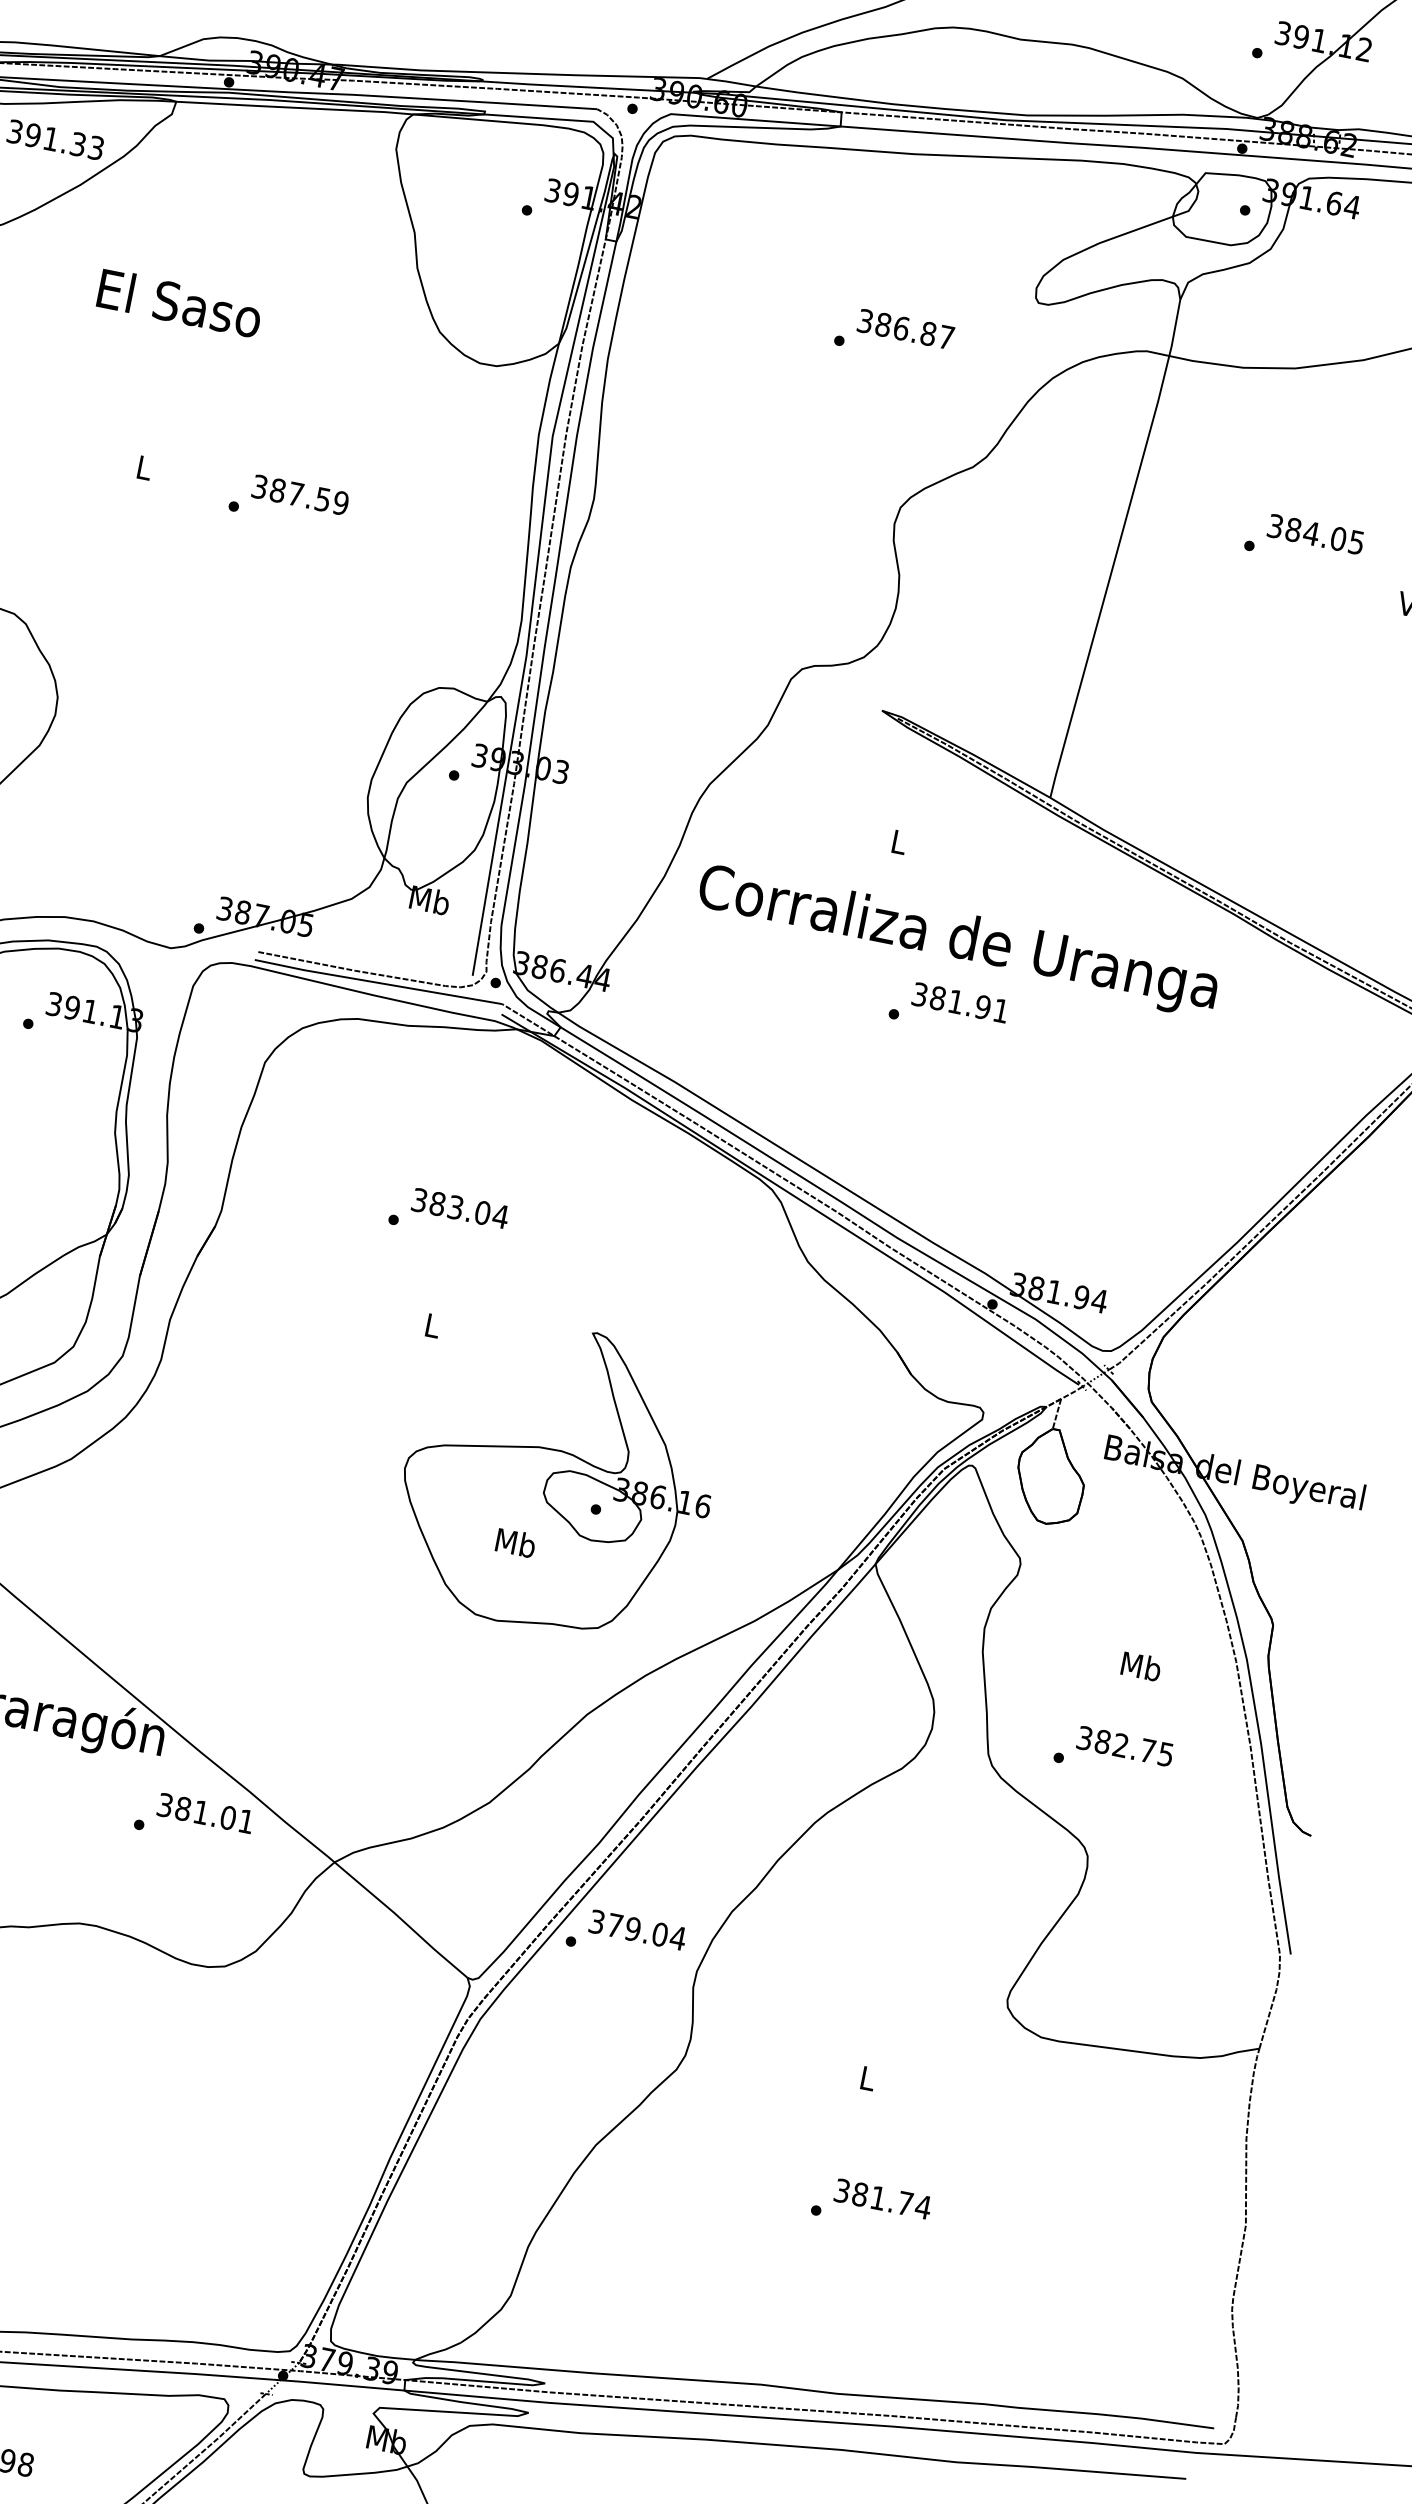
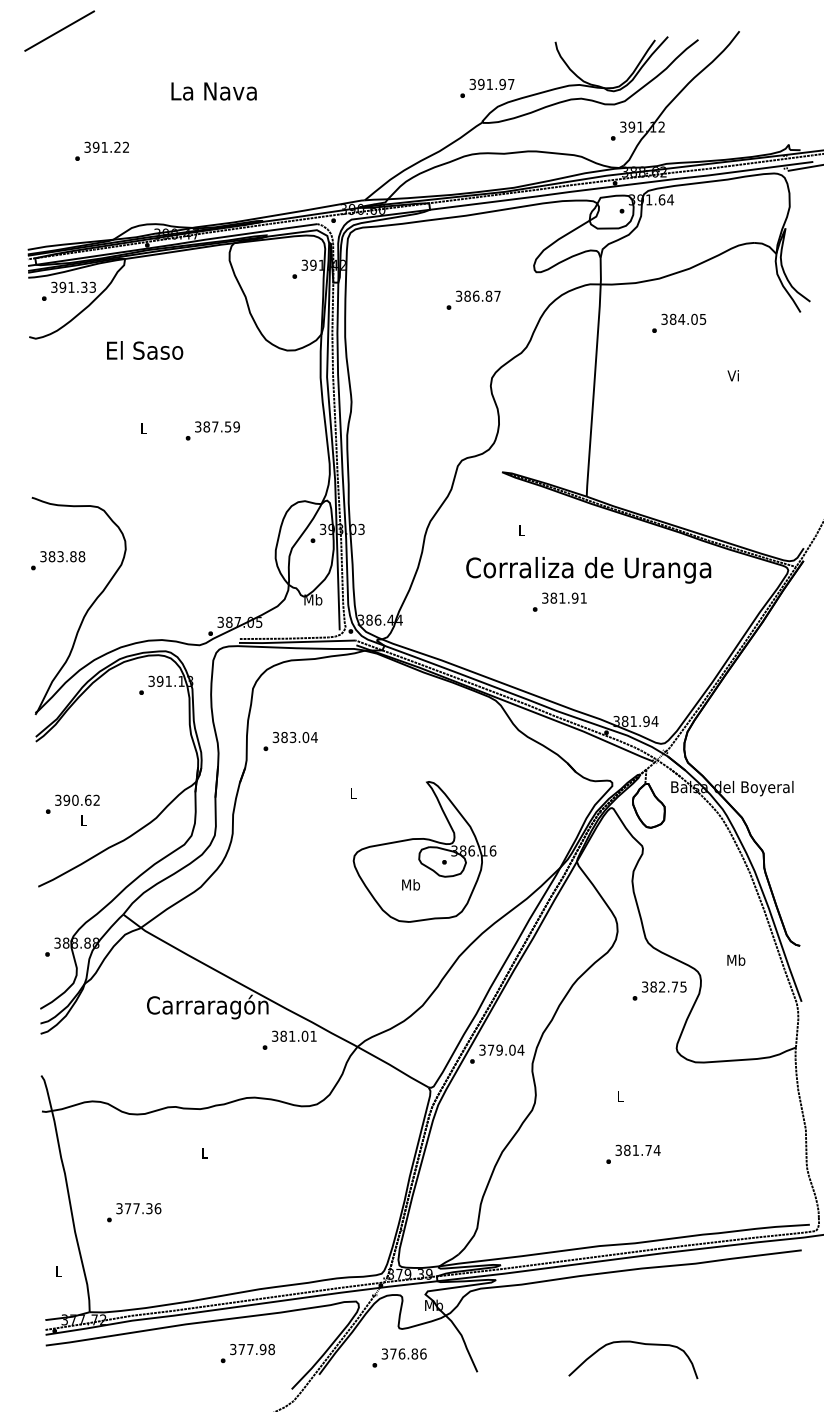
text: (1305, 539) -> (679, 322), moved
text: (957, 941) -> (588, 570), moved
text: (448, 1212) -> (290, 740), moved
text: (1142, 1665) -> (736, 959), moved
text: (1113, 1751) -> (659, 990), moved

